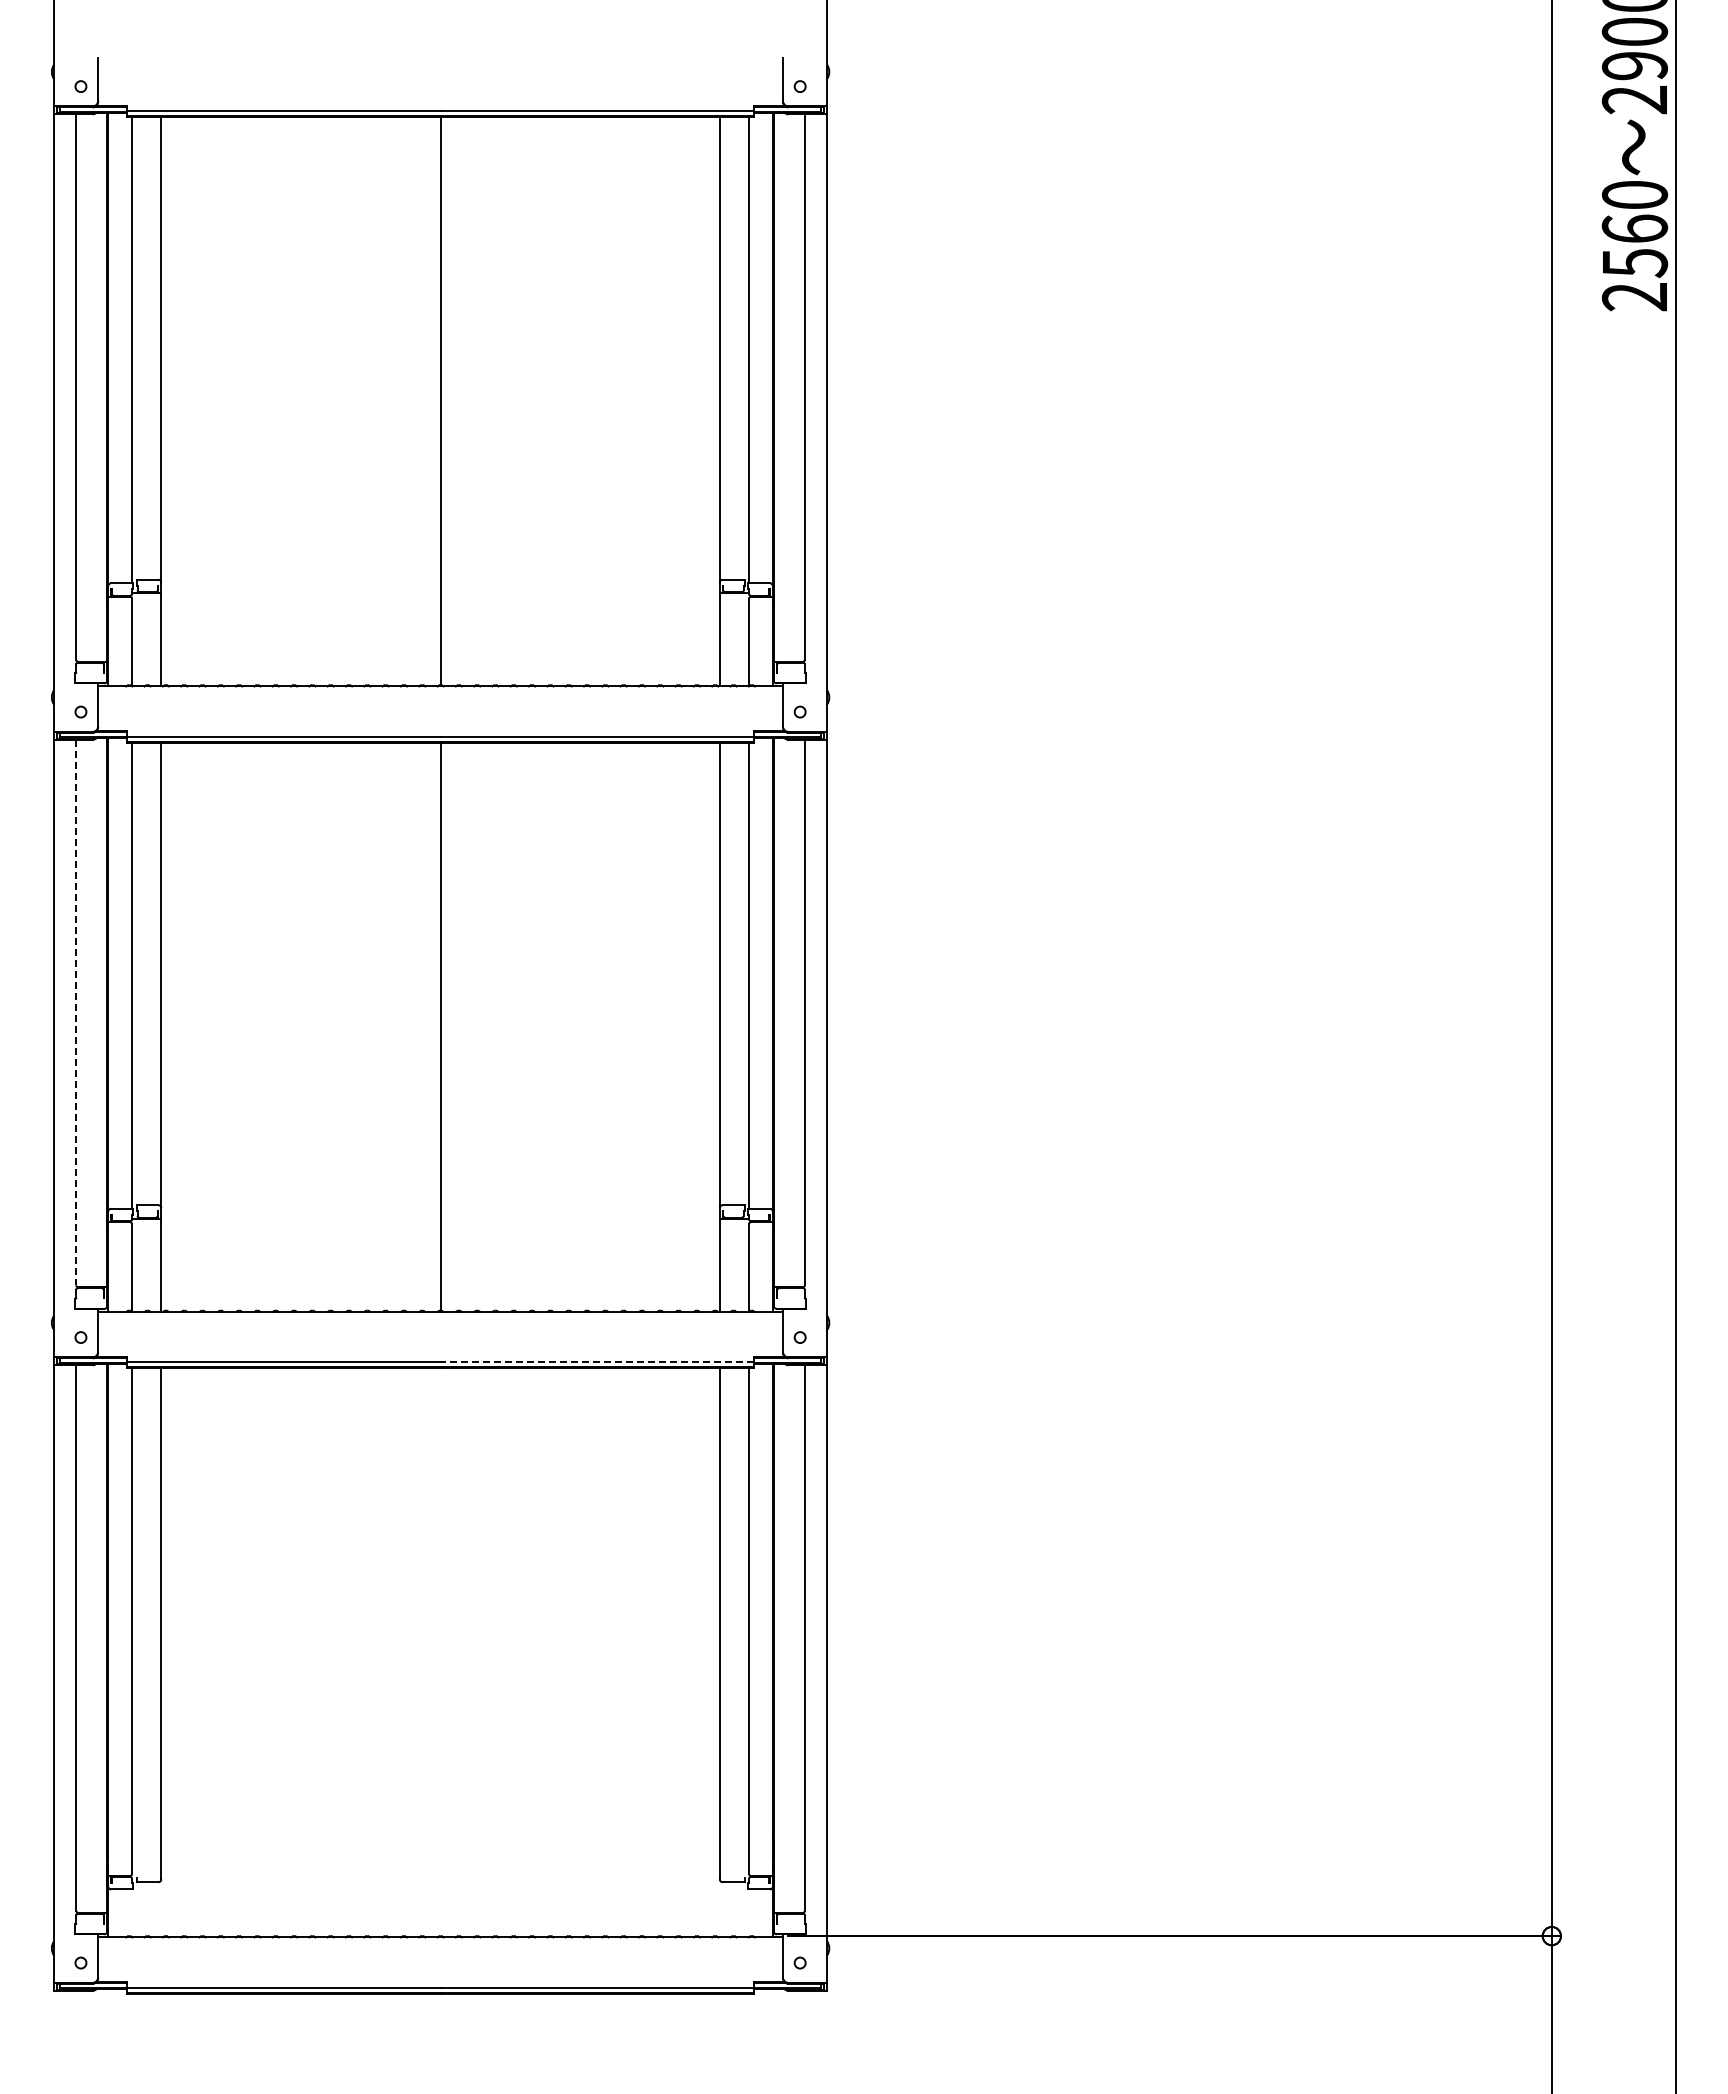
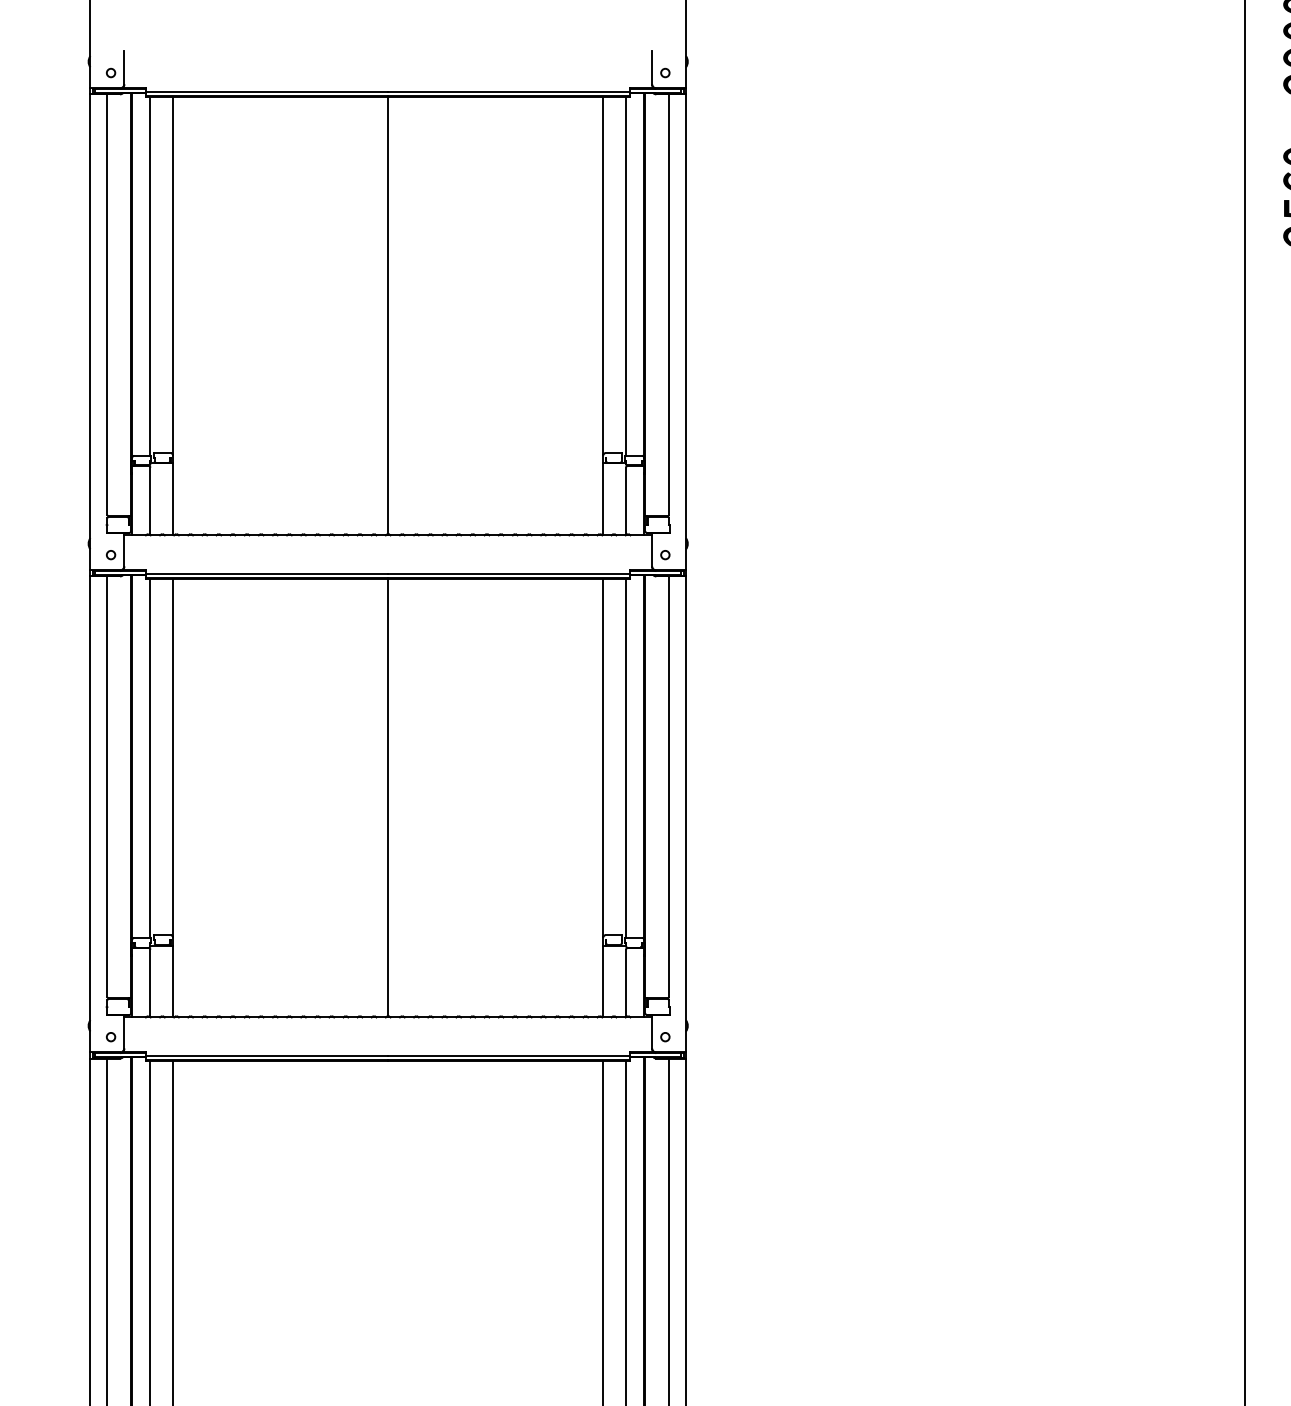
line: (76, 1012) -> (107, 786), dashed -> solid
line: (597, 1362) -> (509, 1056), dashed -> solid

